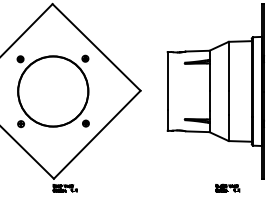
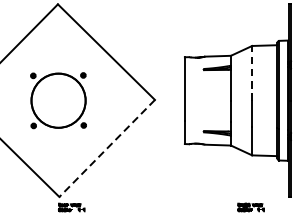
line: (228, 66) -> (251, 73), solid -> dashed
part: (52, 91) -> (57, 100), size x0.7
line: (97, 134) -> (107, 148), solid -> dashed

